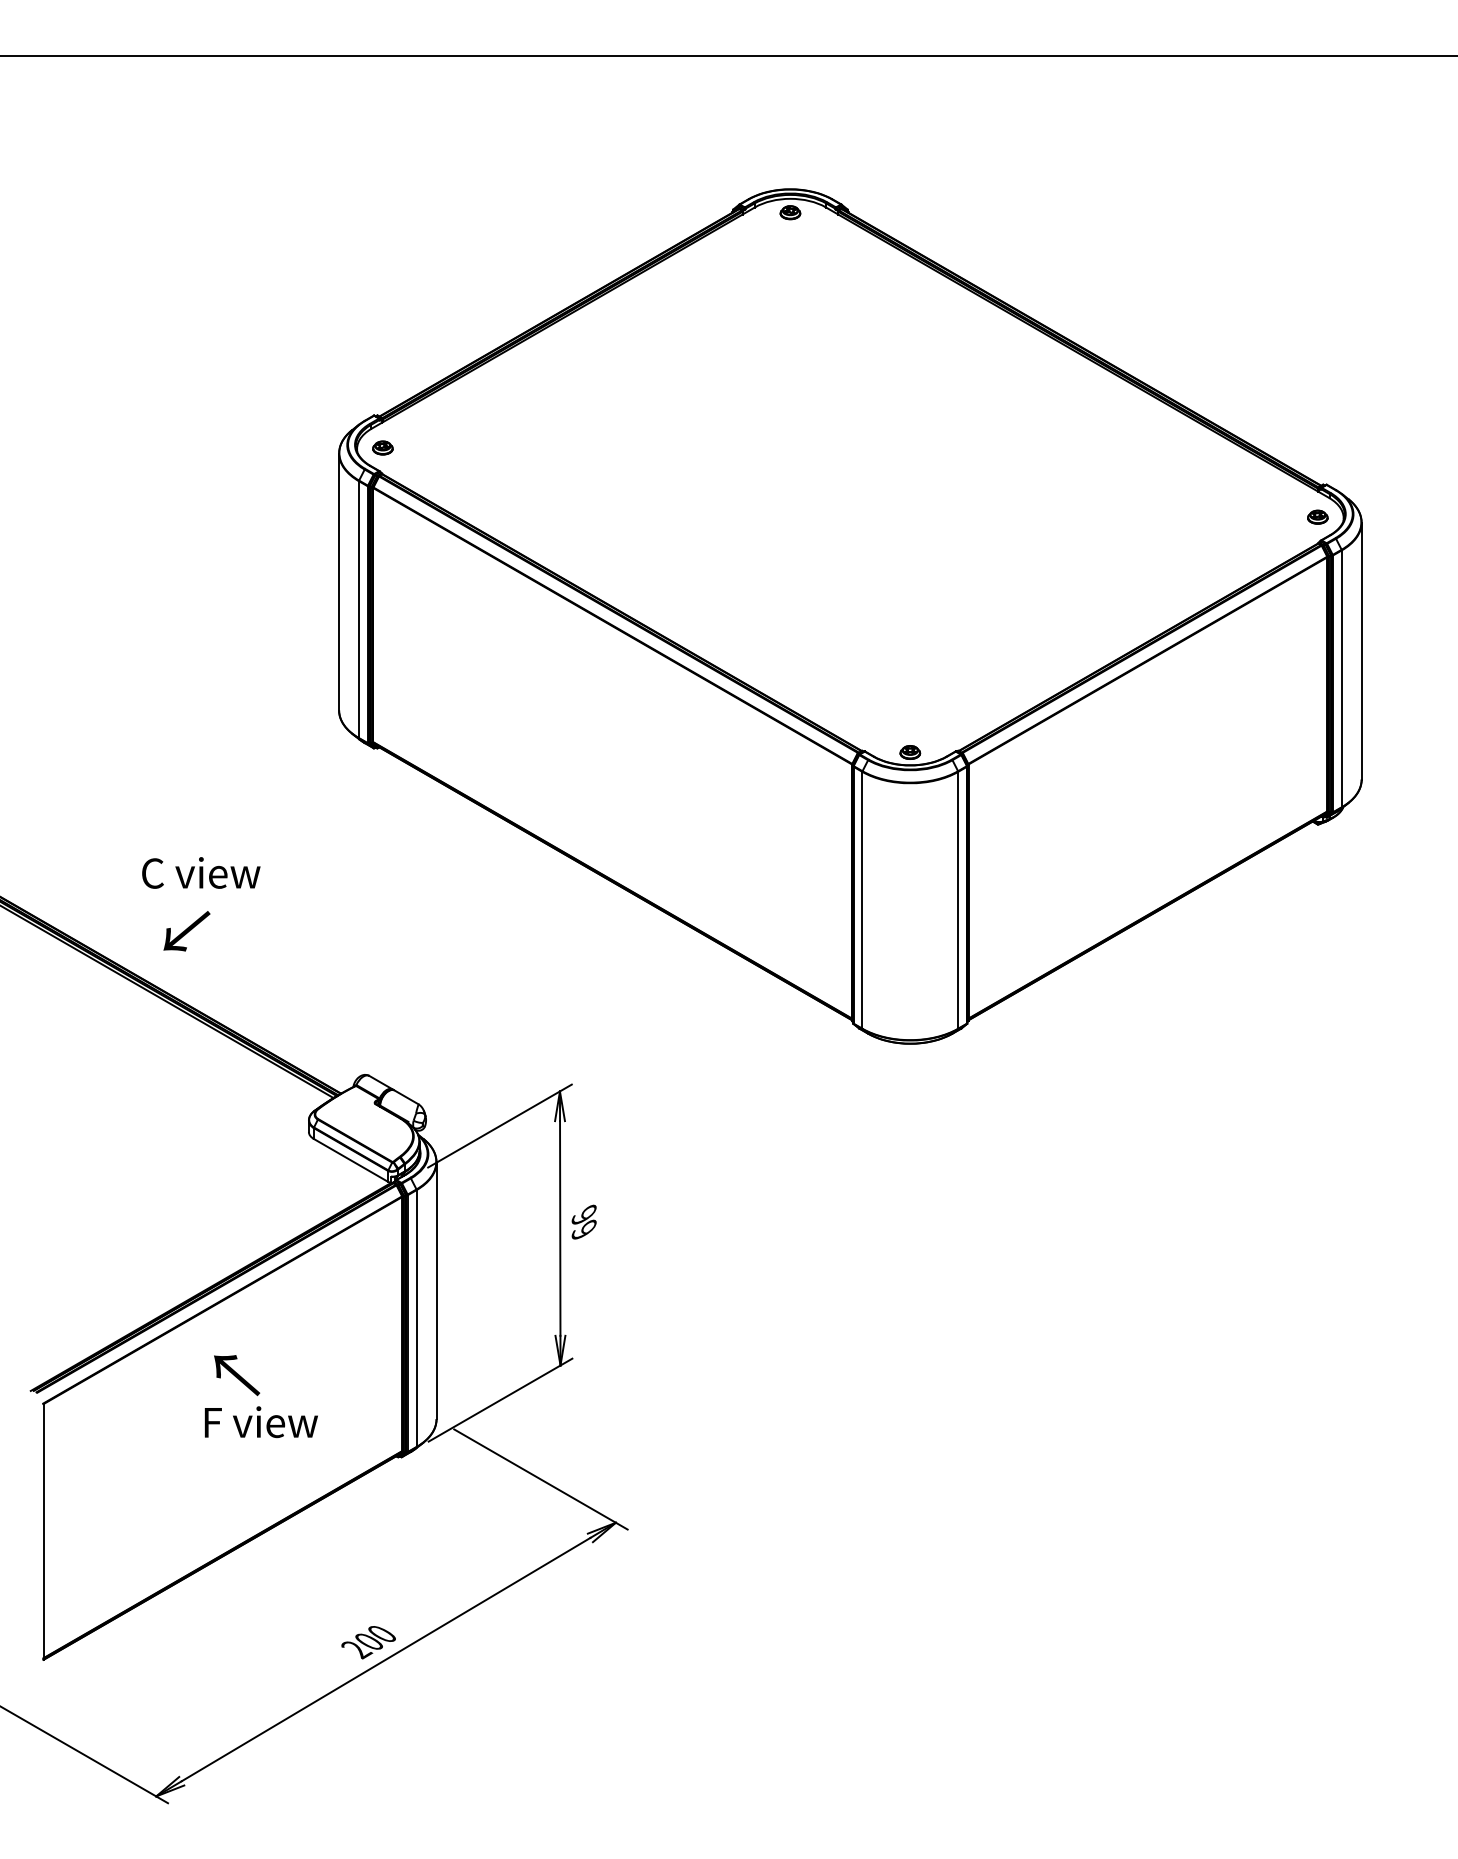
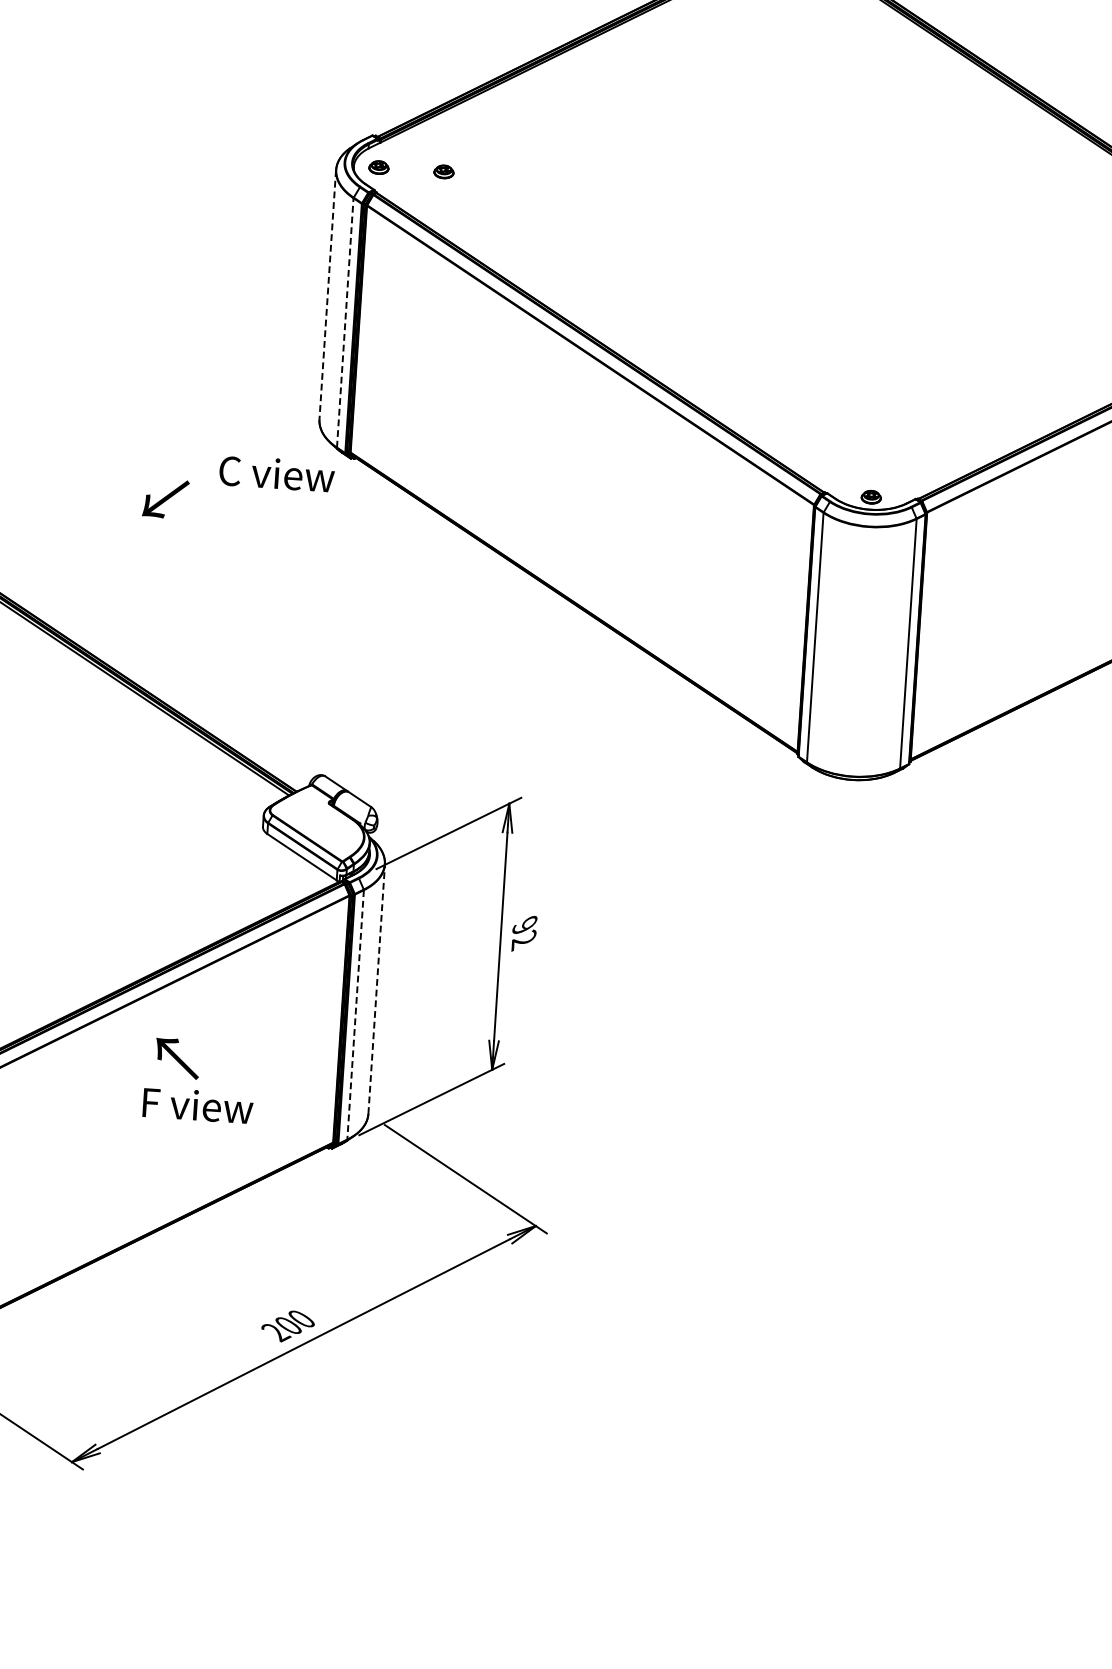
part: (449, 447) -> (443, 171), added
line: (339, 582) -> (328, 295), solid -> dashed
line: (358, 609) -> (344, 322), solid -> dashed
text: (201, 872) -> (277, 473), moved
text: (186, 931) -> (165, 499), moved
text: (583, 1230) -> (523, 940), 99 -> 92
line: (436, 1290) -> (376, 989), solid -> dashed
line: (416, 1318) -> (355, 1014), solid -> dashed

